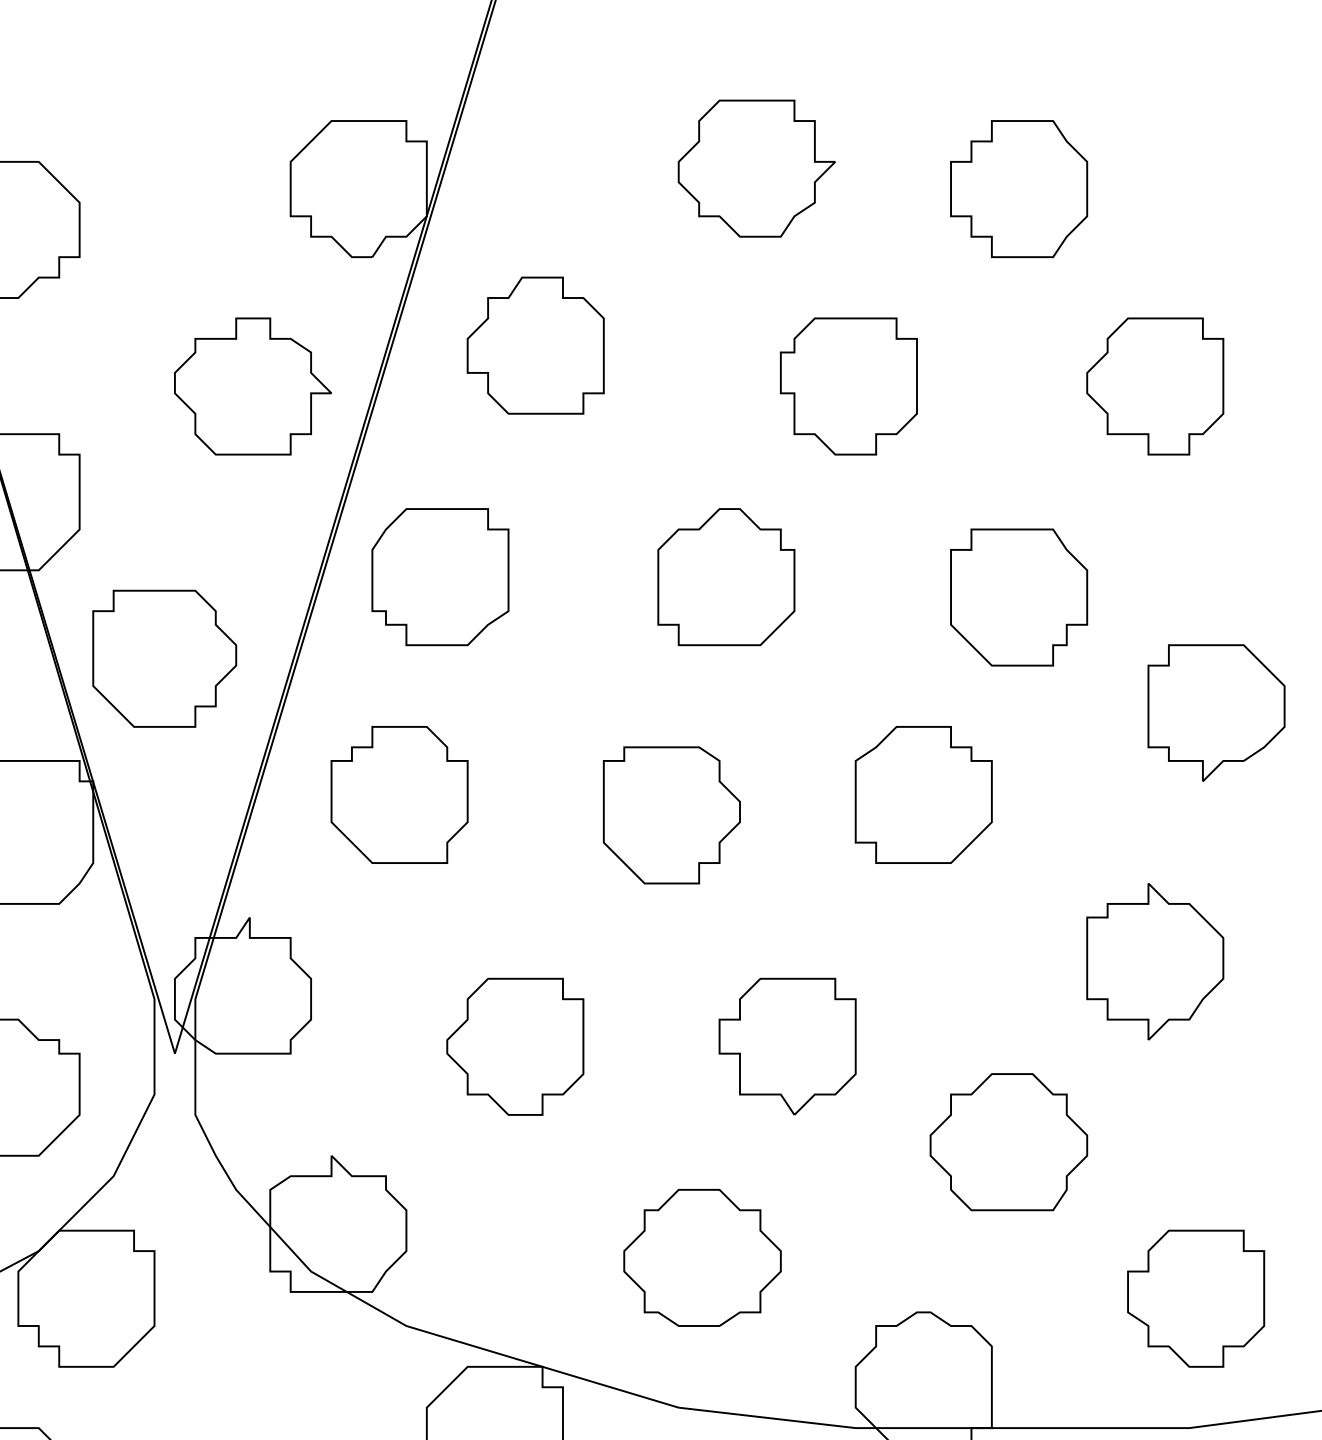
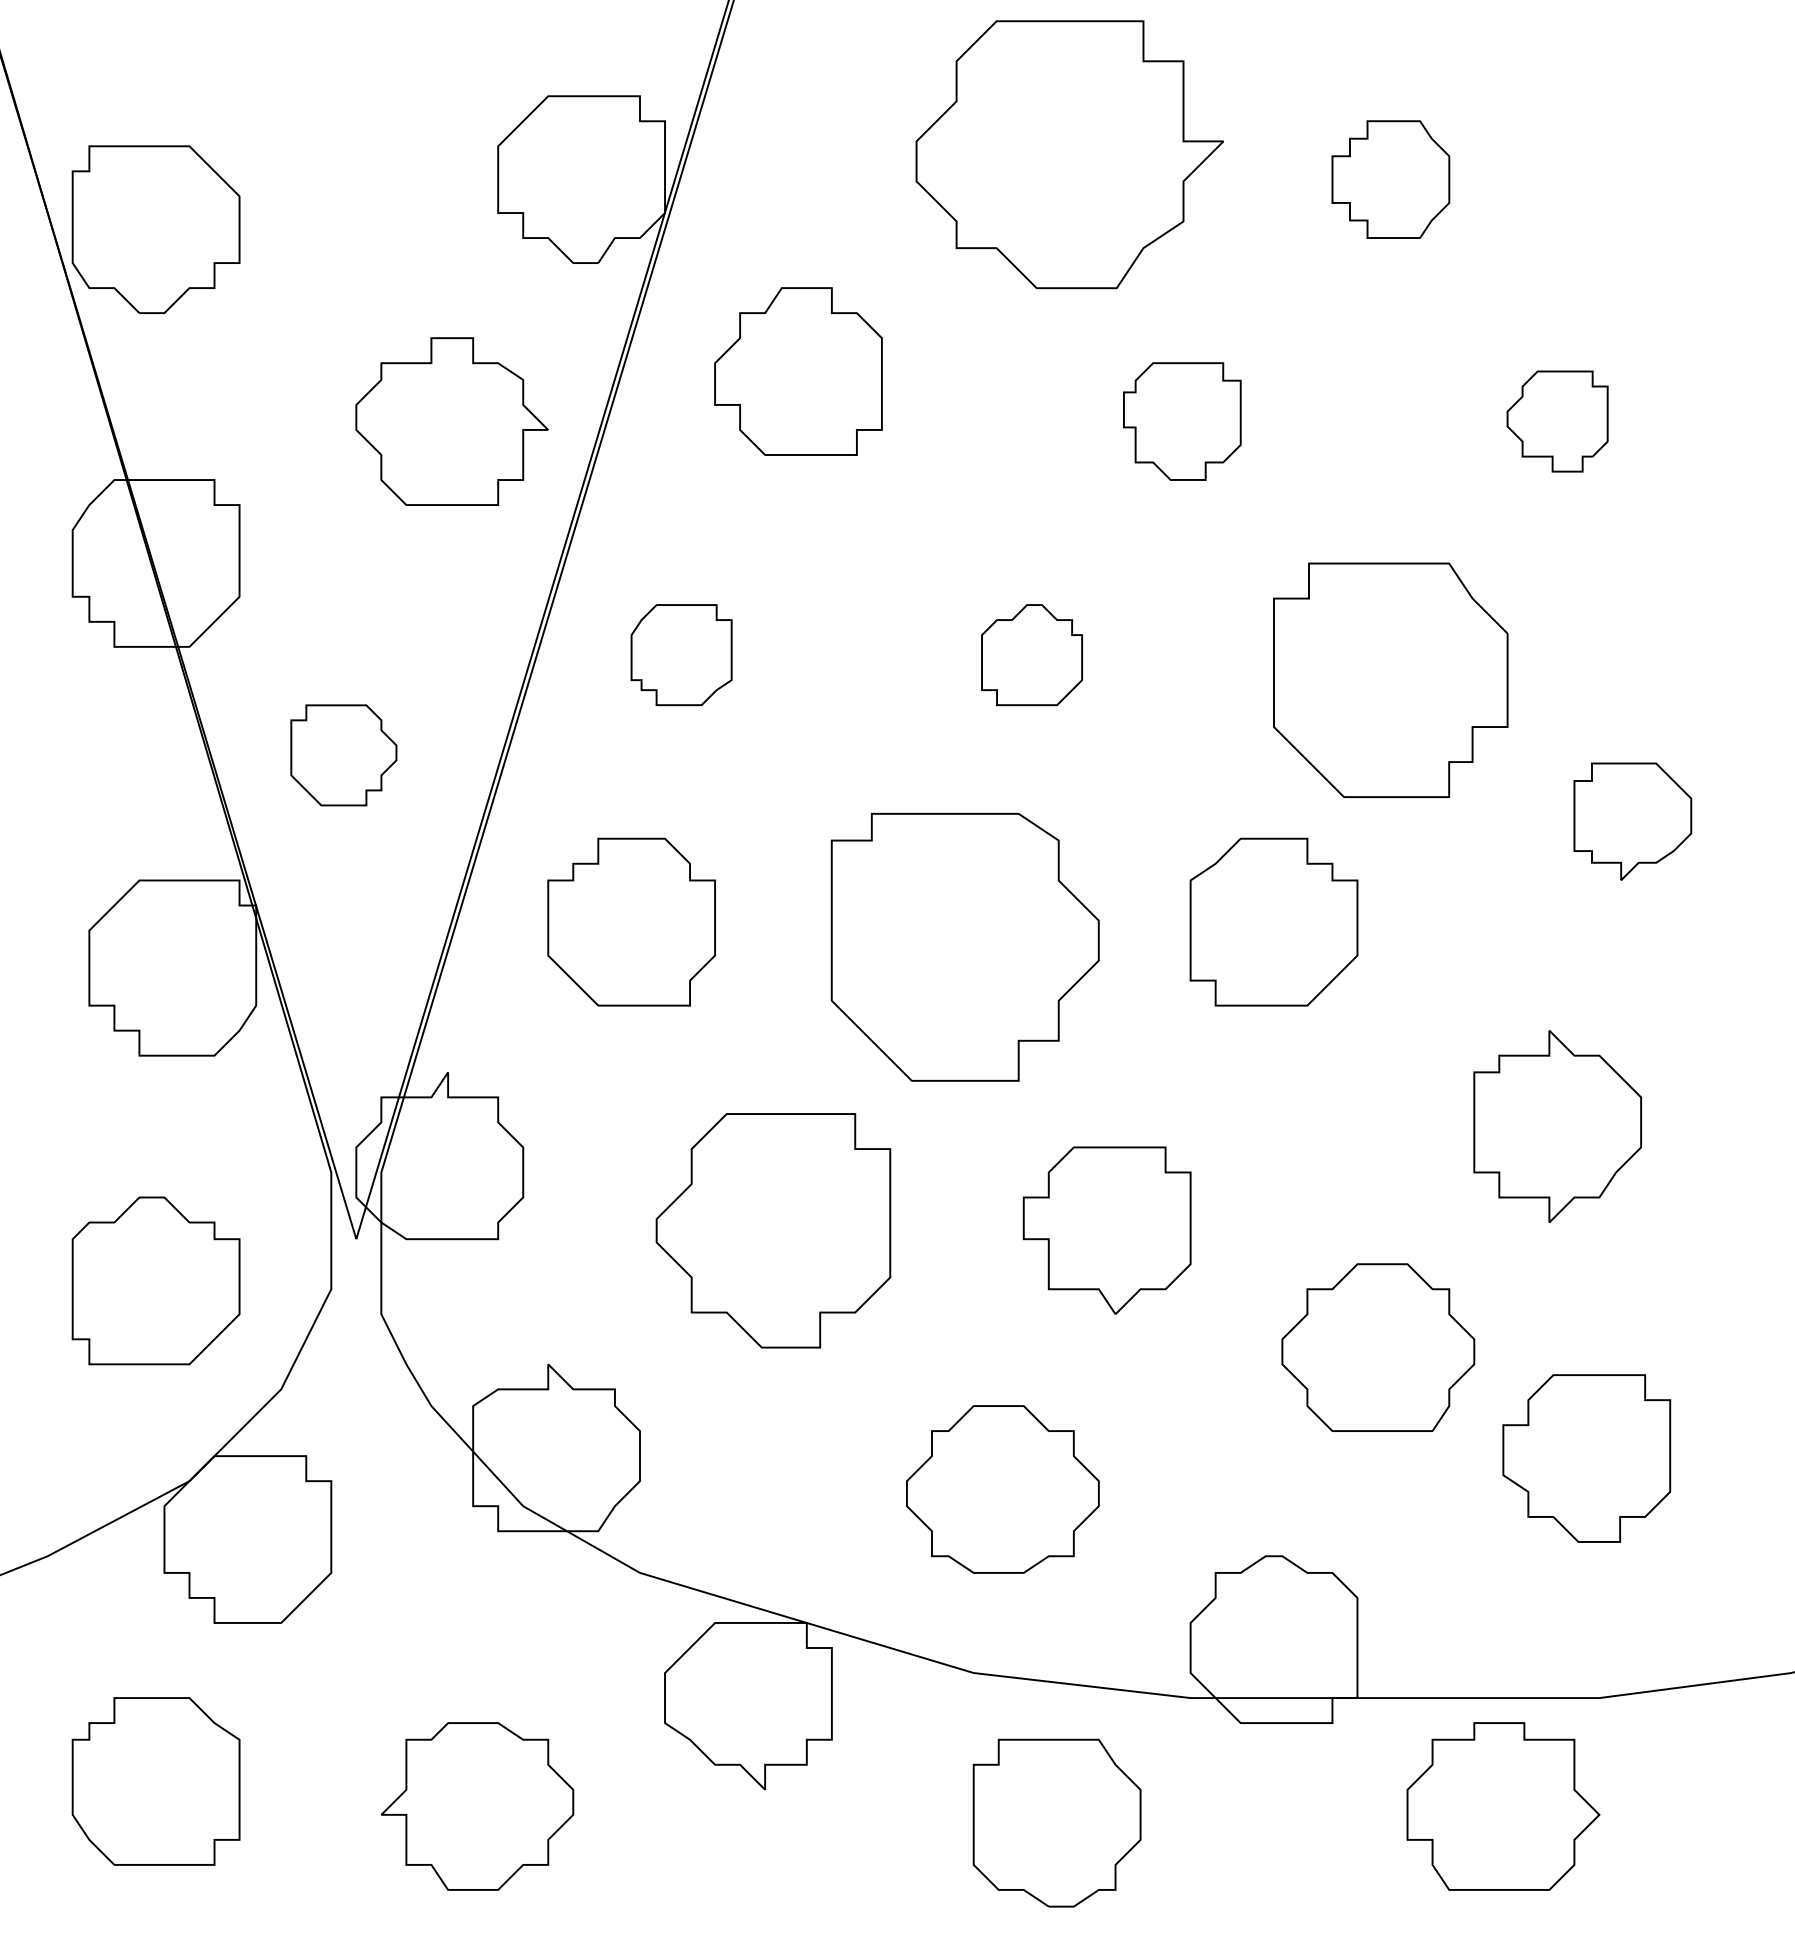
part: (756, 168) -> (1068, 154), size x1.6
part: (1018, 188) -> (1390, 179), size x0.7
part: (849, 386) -> (1182, 421), size x0.7
part: (1155, 386) -> (1557, 421), size x0.6
part: (440, 576) -> (681, 654), size x0.6
part: (725, 576) -> (1031, 654), size x0.6
part: (1018, 596) -> (1390, 679), size x1.4
part: (164, 658) -> (343, 755), size x0.6
part: (1216, 712) -> (1632, 821), size x0.7
part: (672, 814) -> (965, 946), size x1.6
part: (515, 1046) -> (773, 1230), size x1.4
part: (1195, 1298) -> (1586, 1458), moved

